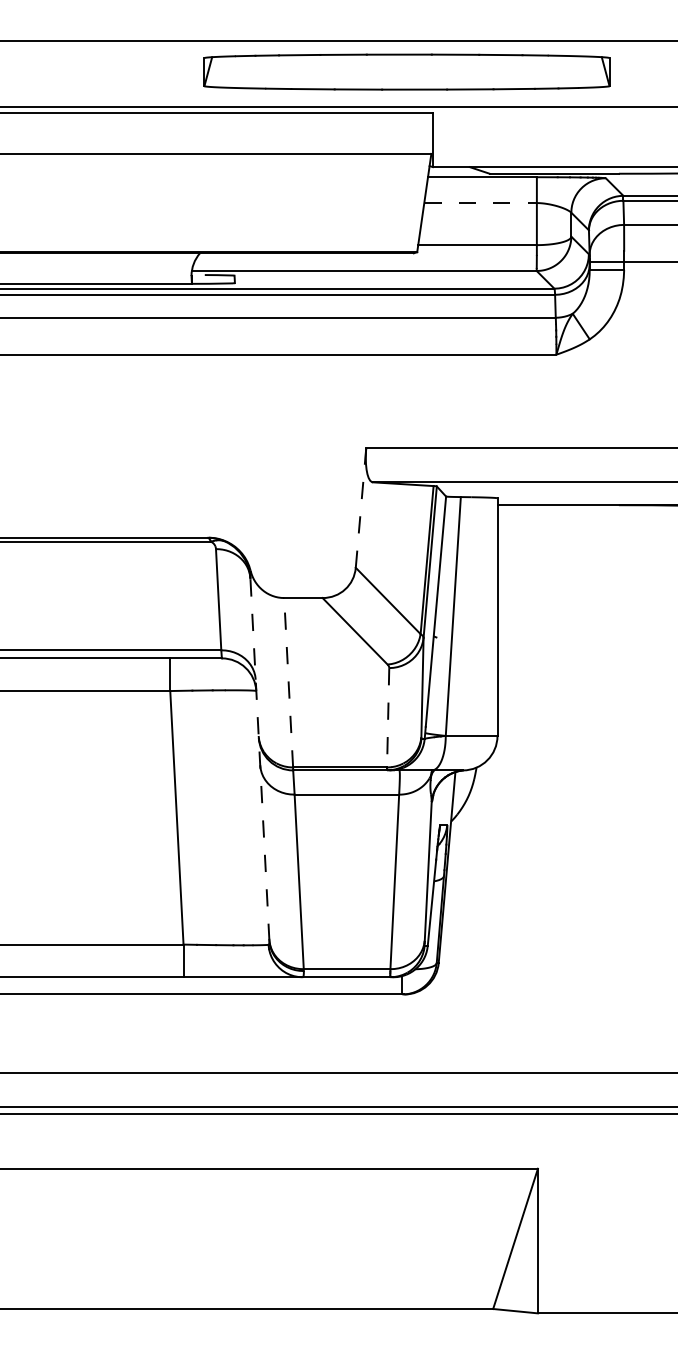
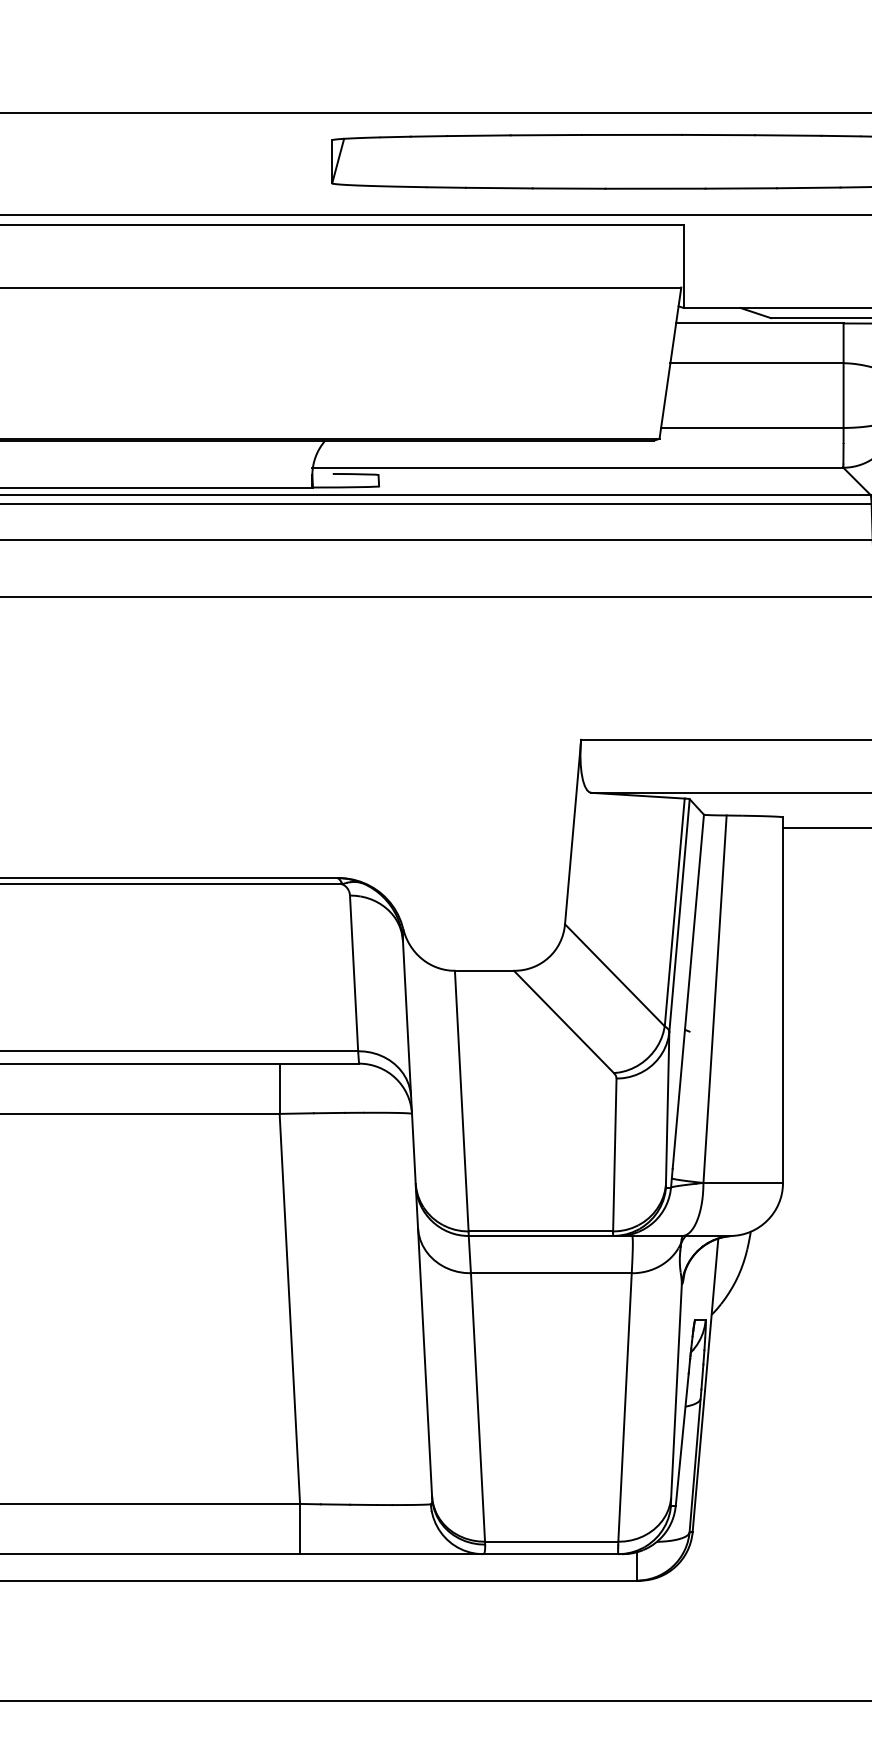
line: (481, 203) -> (758, 363), dashed -> solid
line: (361, 507) -> (573, 831), dashed -> solid
line: (288, 682) -> (461, 1100), dashed -> solid
line: (388, 717) -> (615, 1154), dashed -> solid
line: (259, 759) -> (416, 1219), dashed -> solid

